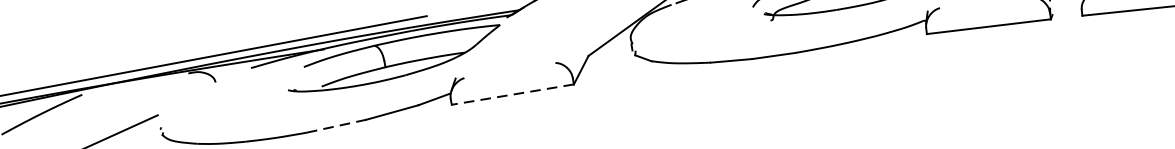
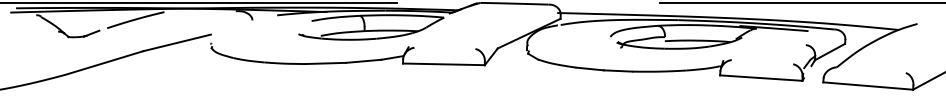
line: (512, 94) -> (443, 64), dashed -> solid
line: (336, 126) -> (325, 63), dashed -> solid

